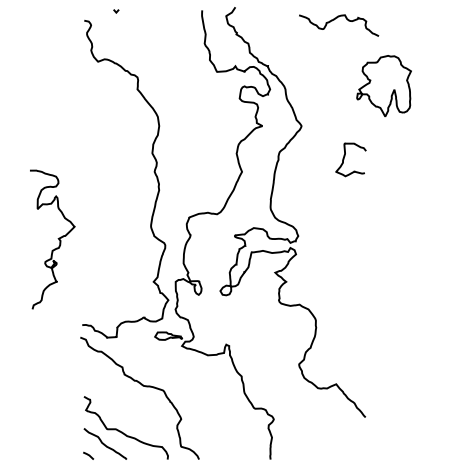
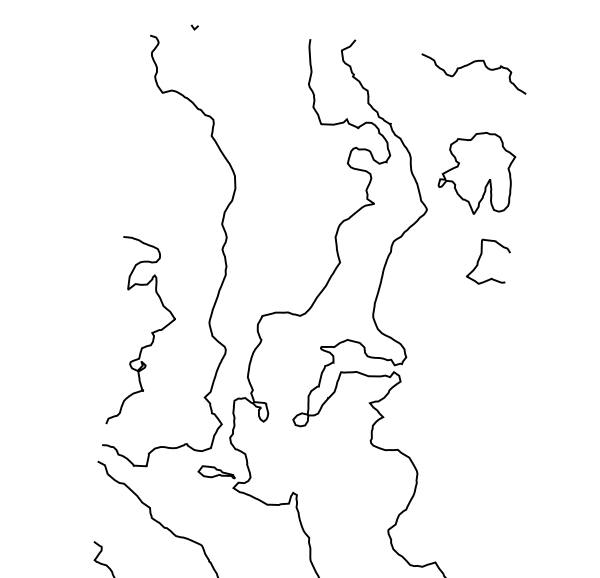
curve: (334, 20) -> (468, 66), moved
part: (383, 86) -> (475, 173), moved
curve: (57, 238) -> (150, 332), moved

